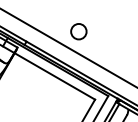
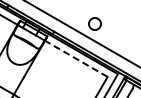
line: (53, 75) -> (75, 58), solid -> dashed

